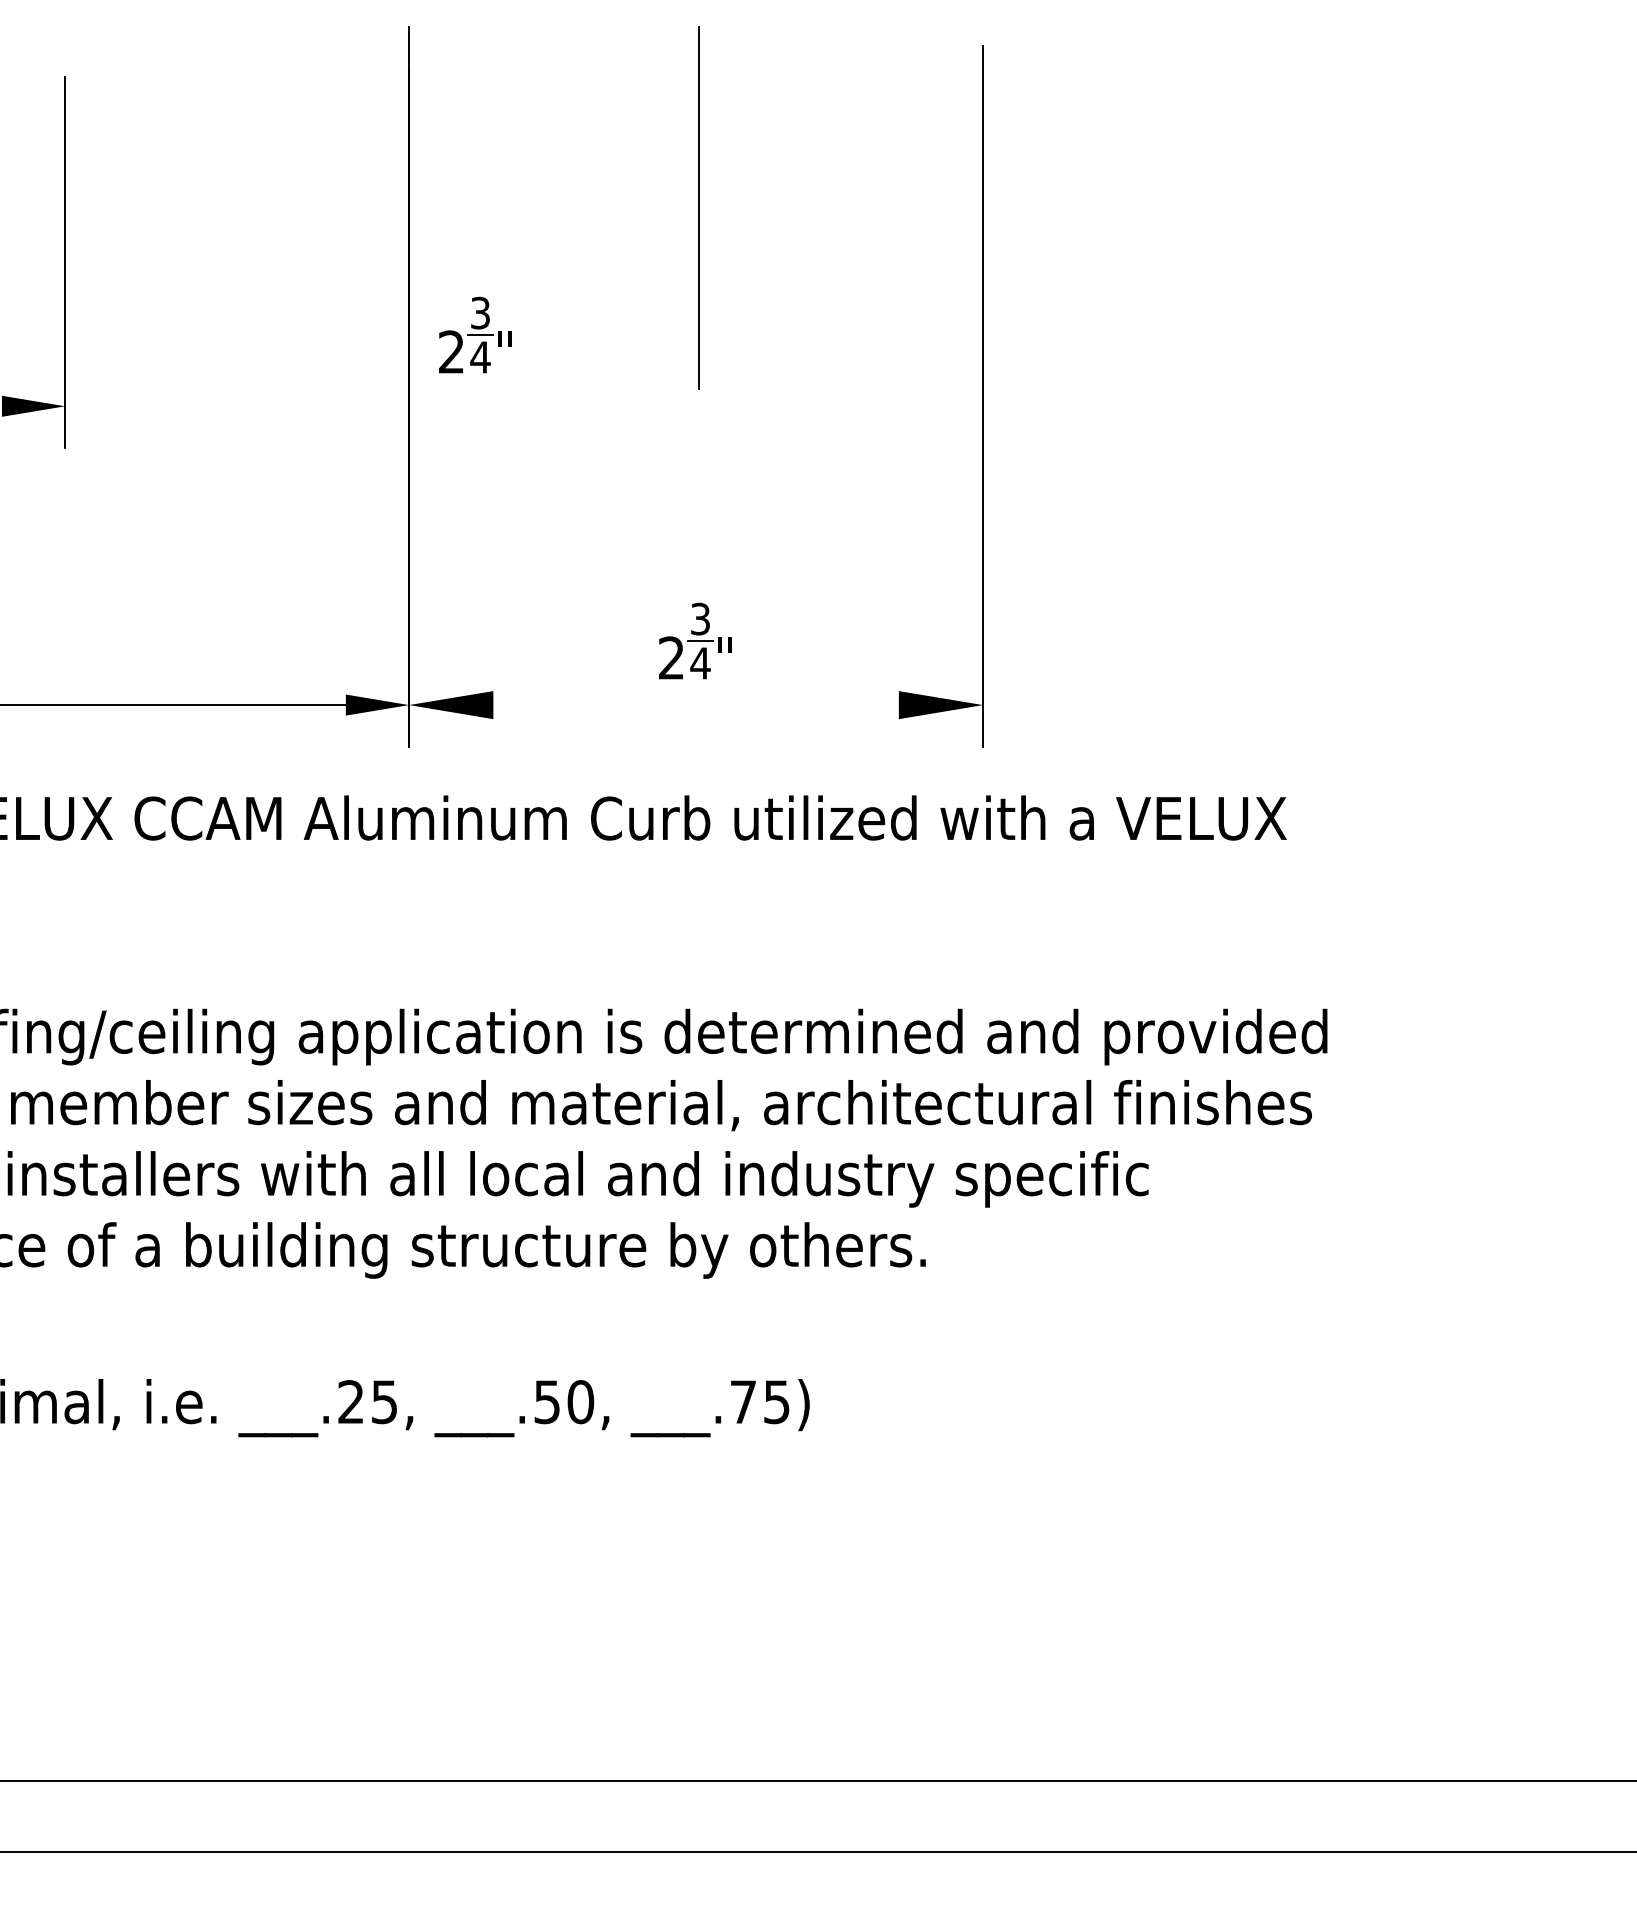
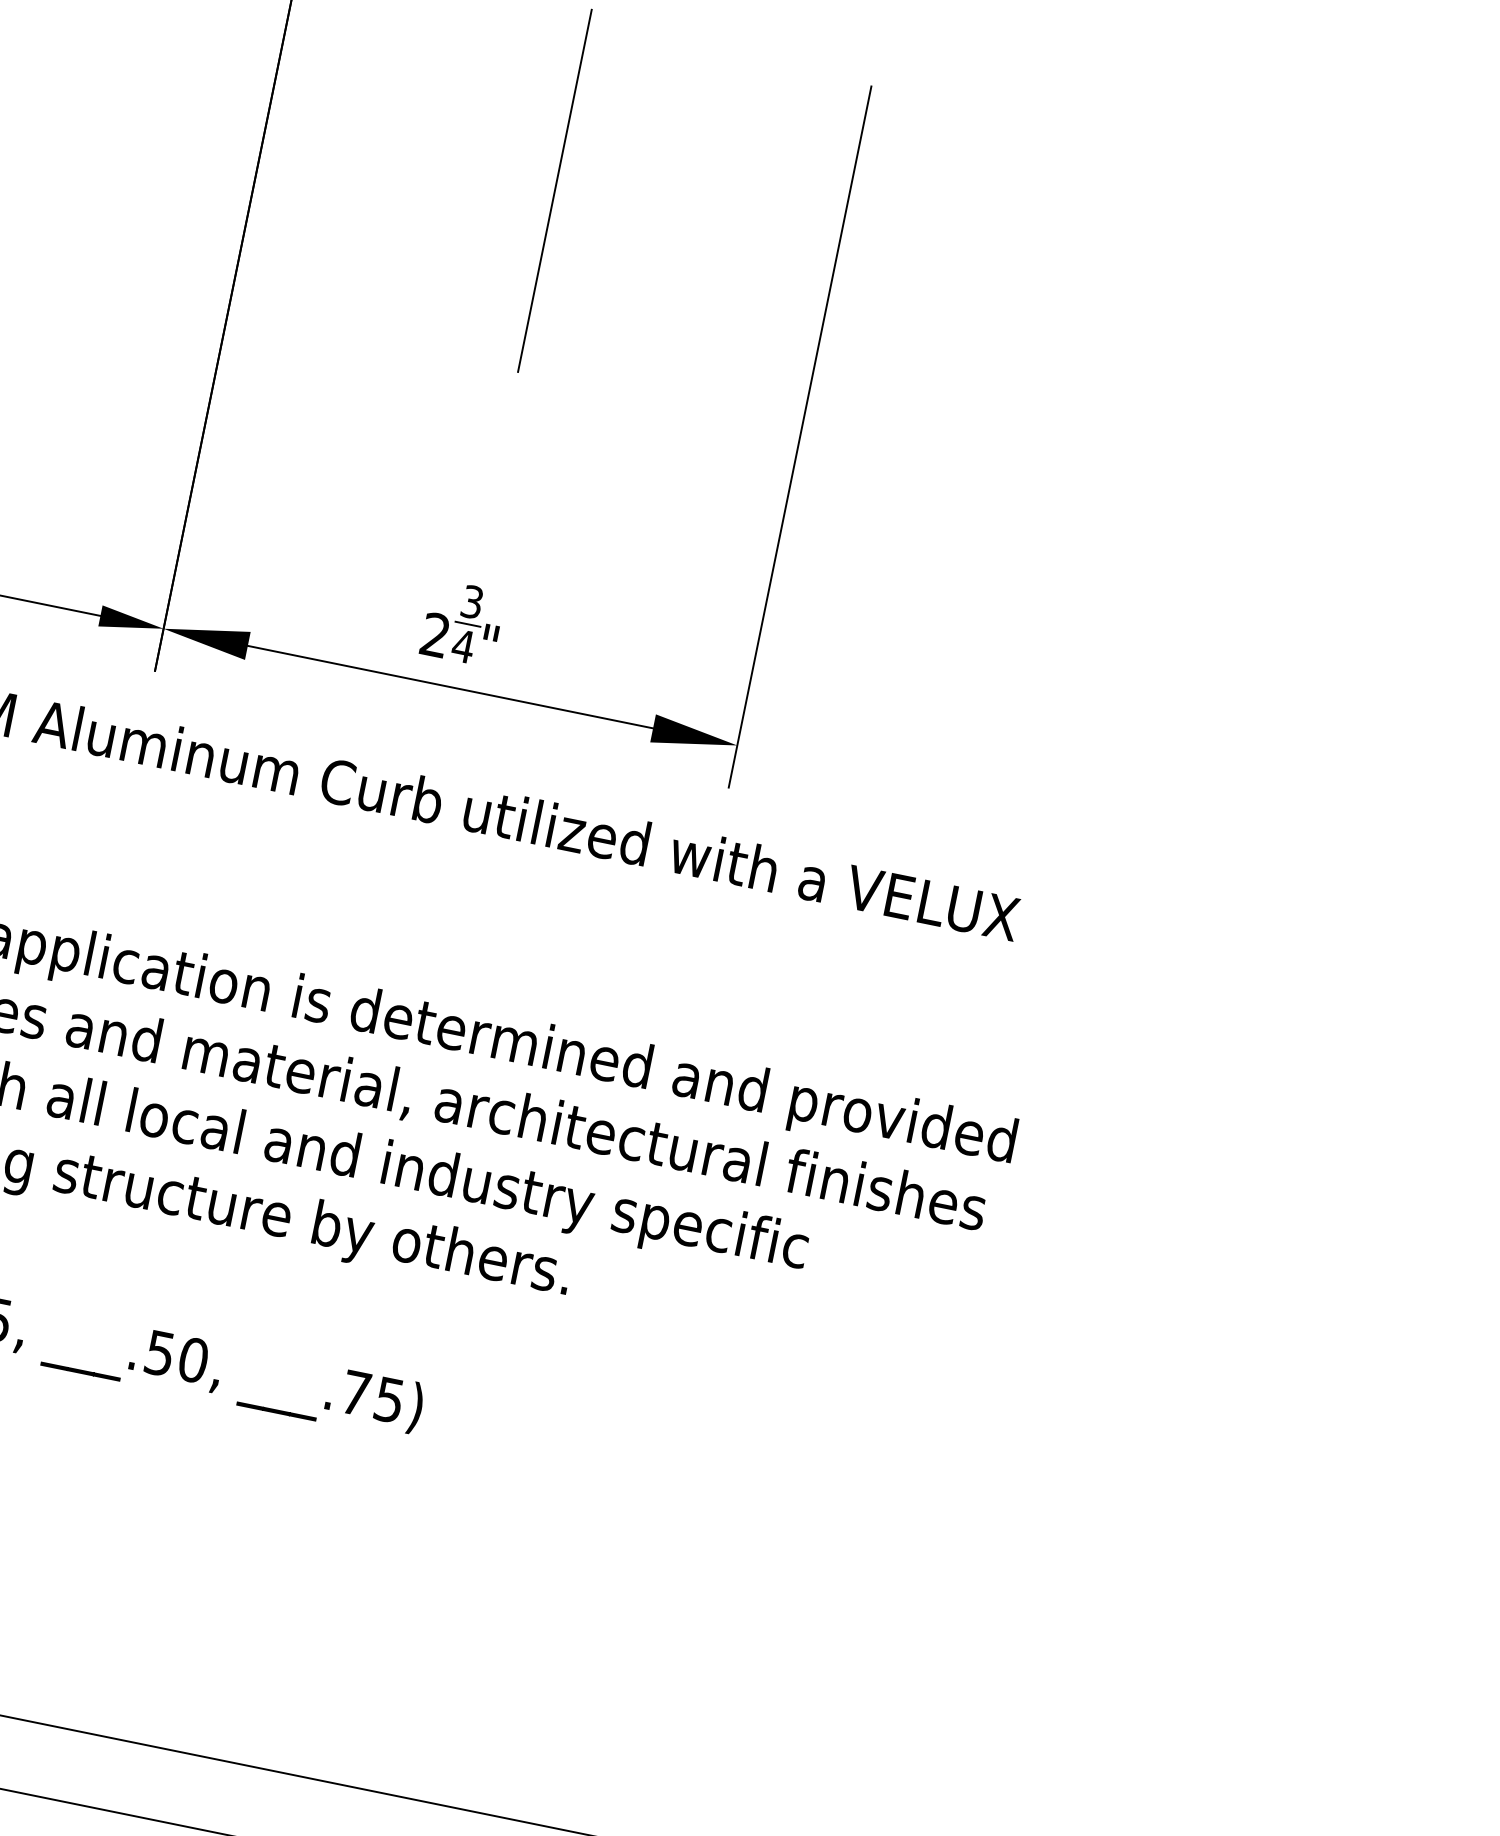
part: (475, 334) -> (305, 271), removed
line: (695, 705) -> (449, 687), added

